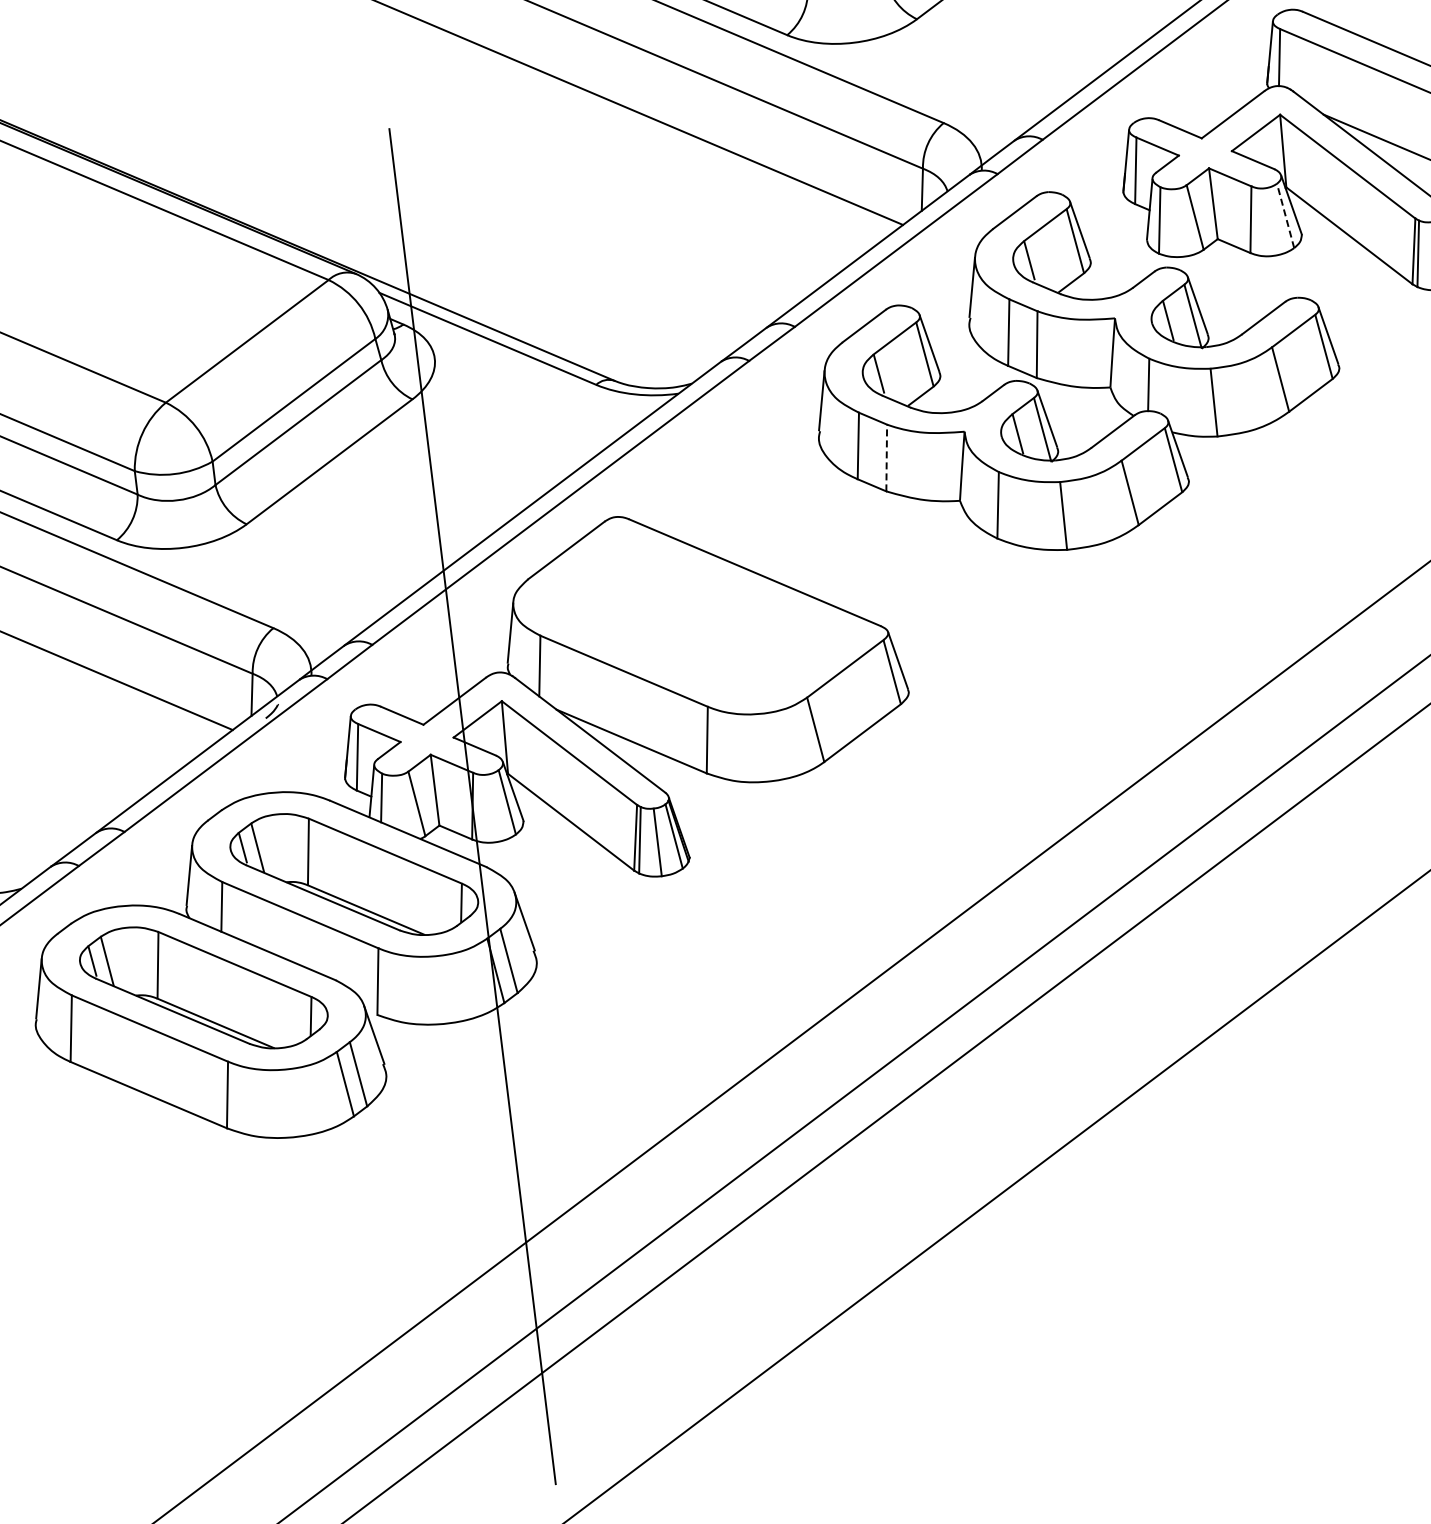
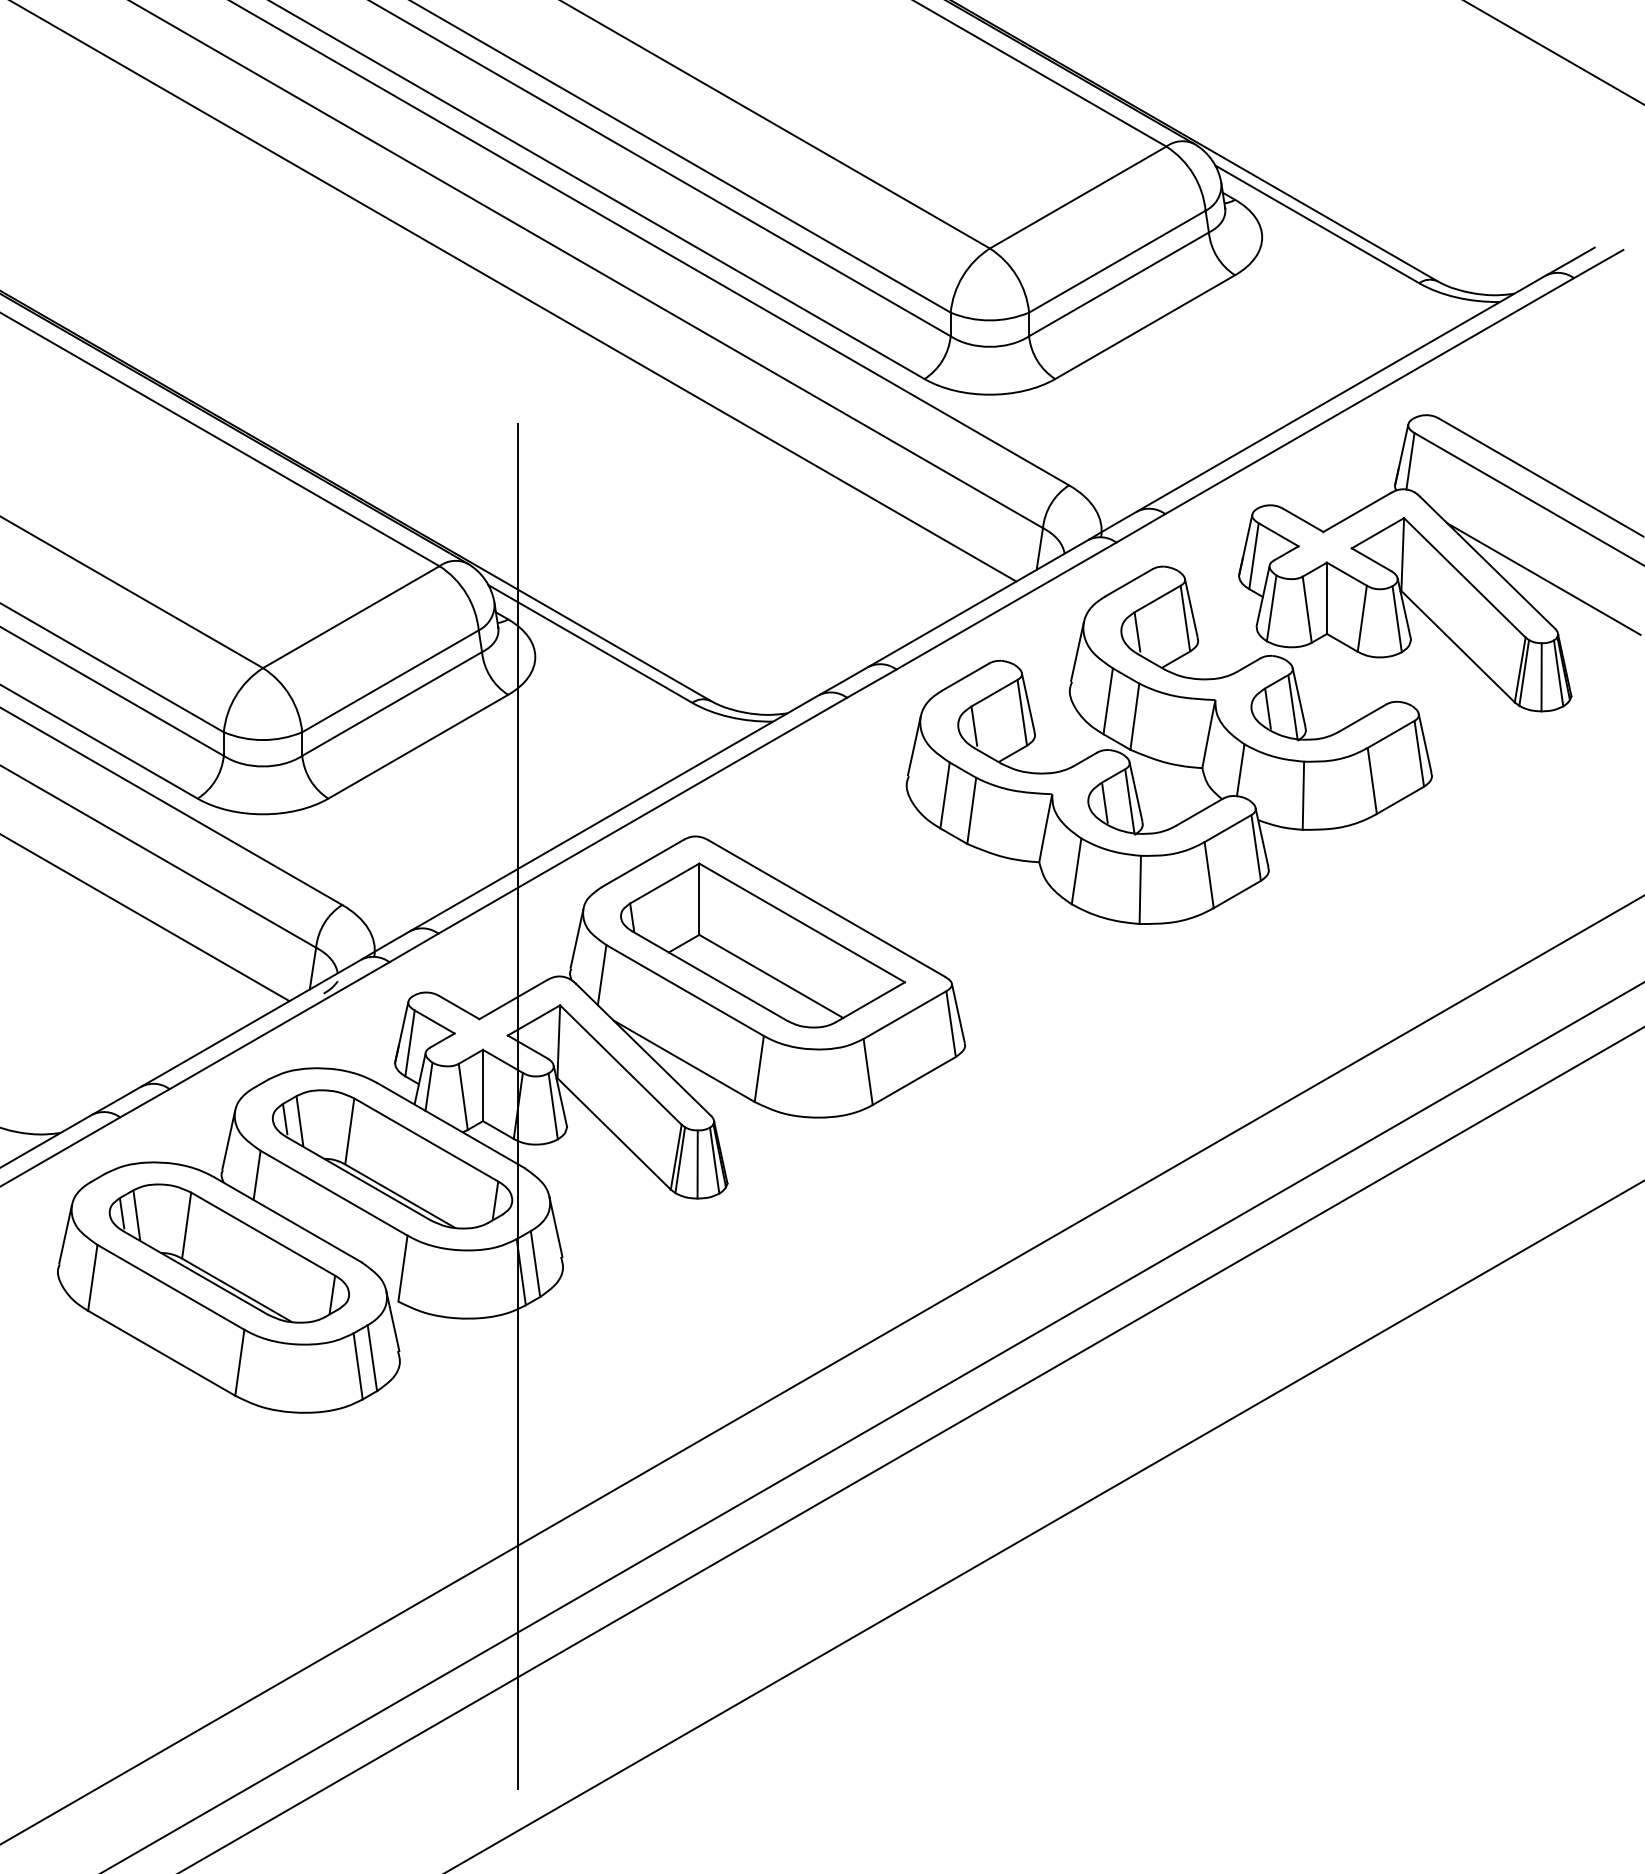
line: (1285, 215) -> (1397, 618), dashed -> solid
line: (886, 457) -> (971, 810), dashed -> solid
part: (696, 617) -> (763, 945), added

